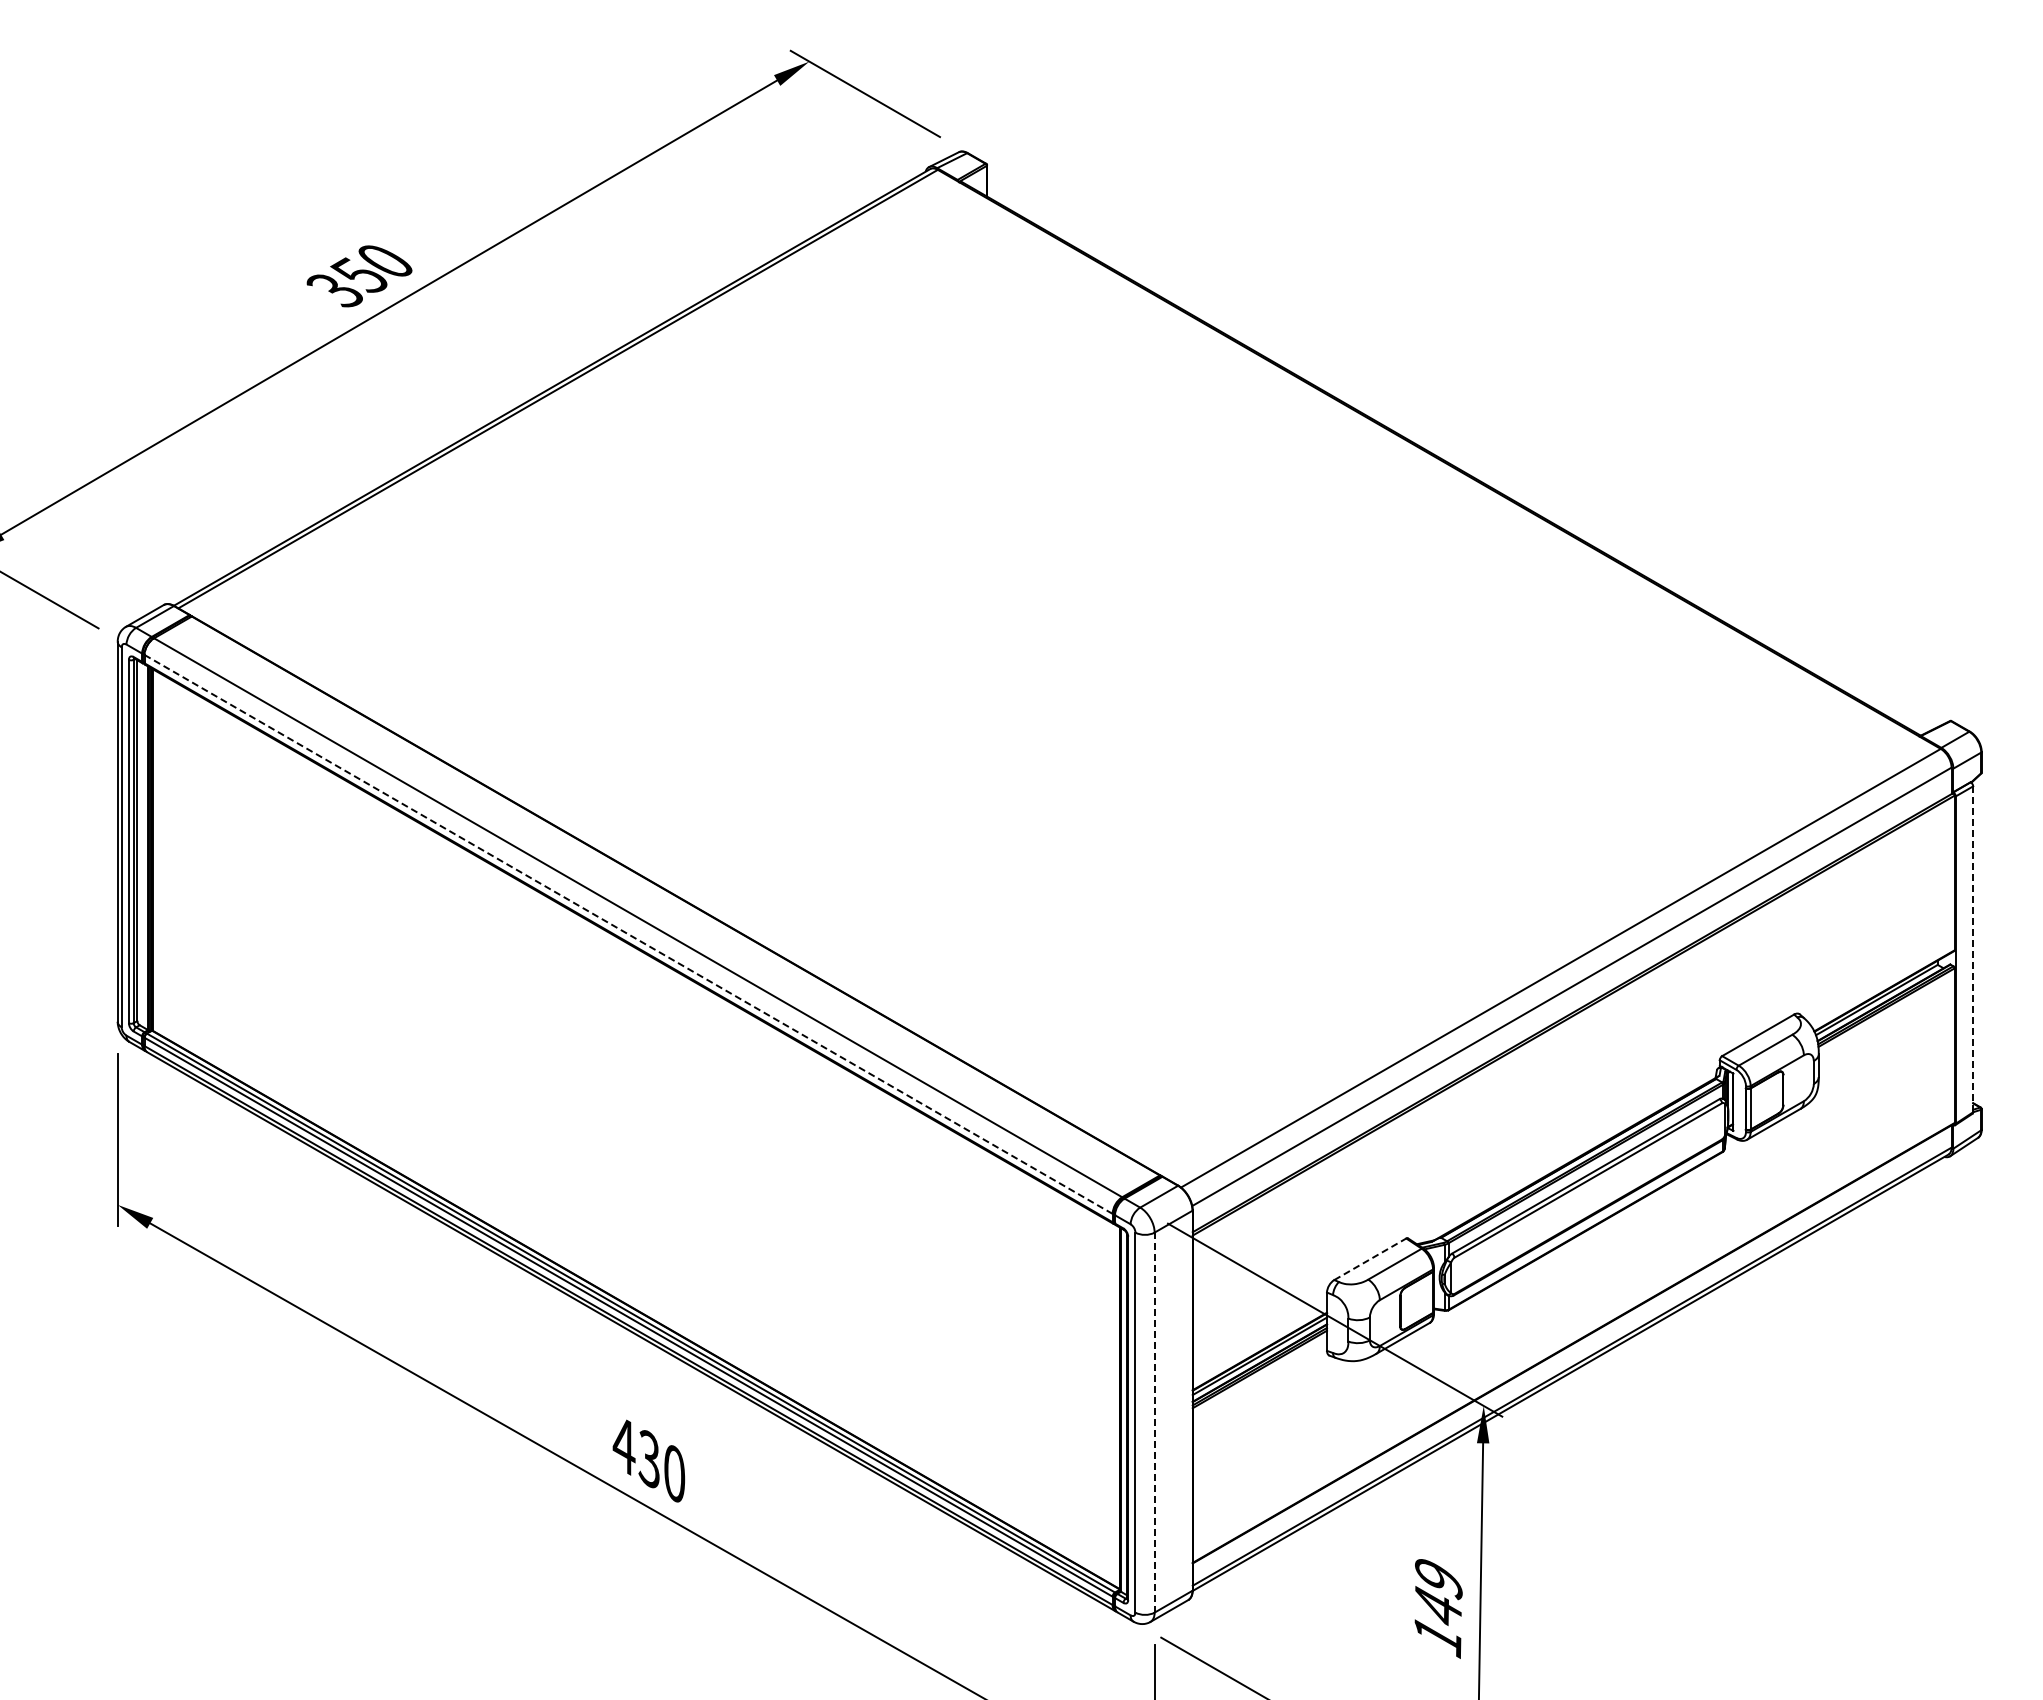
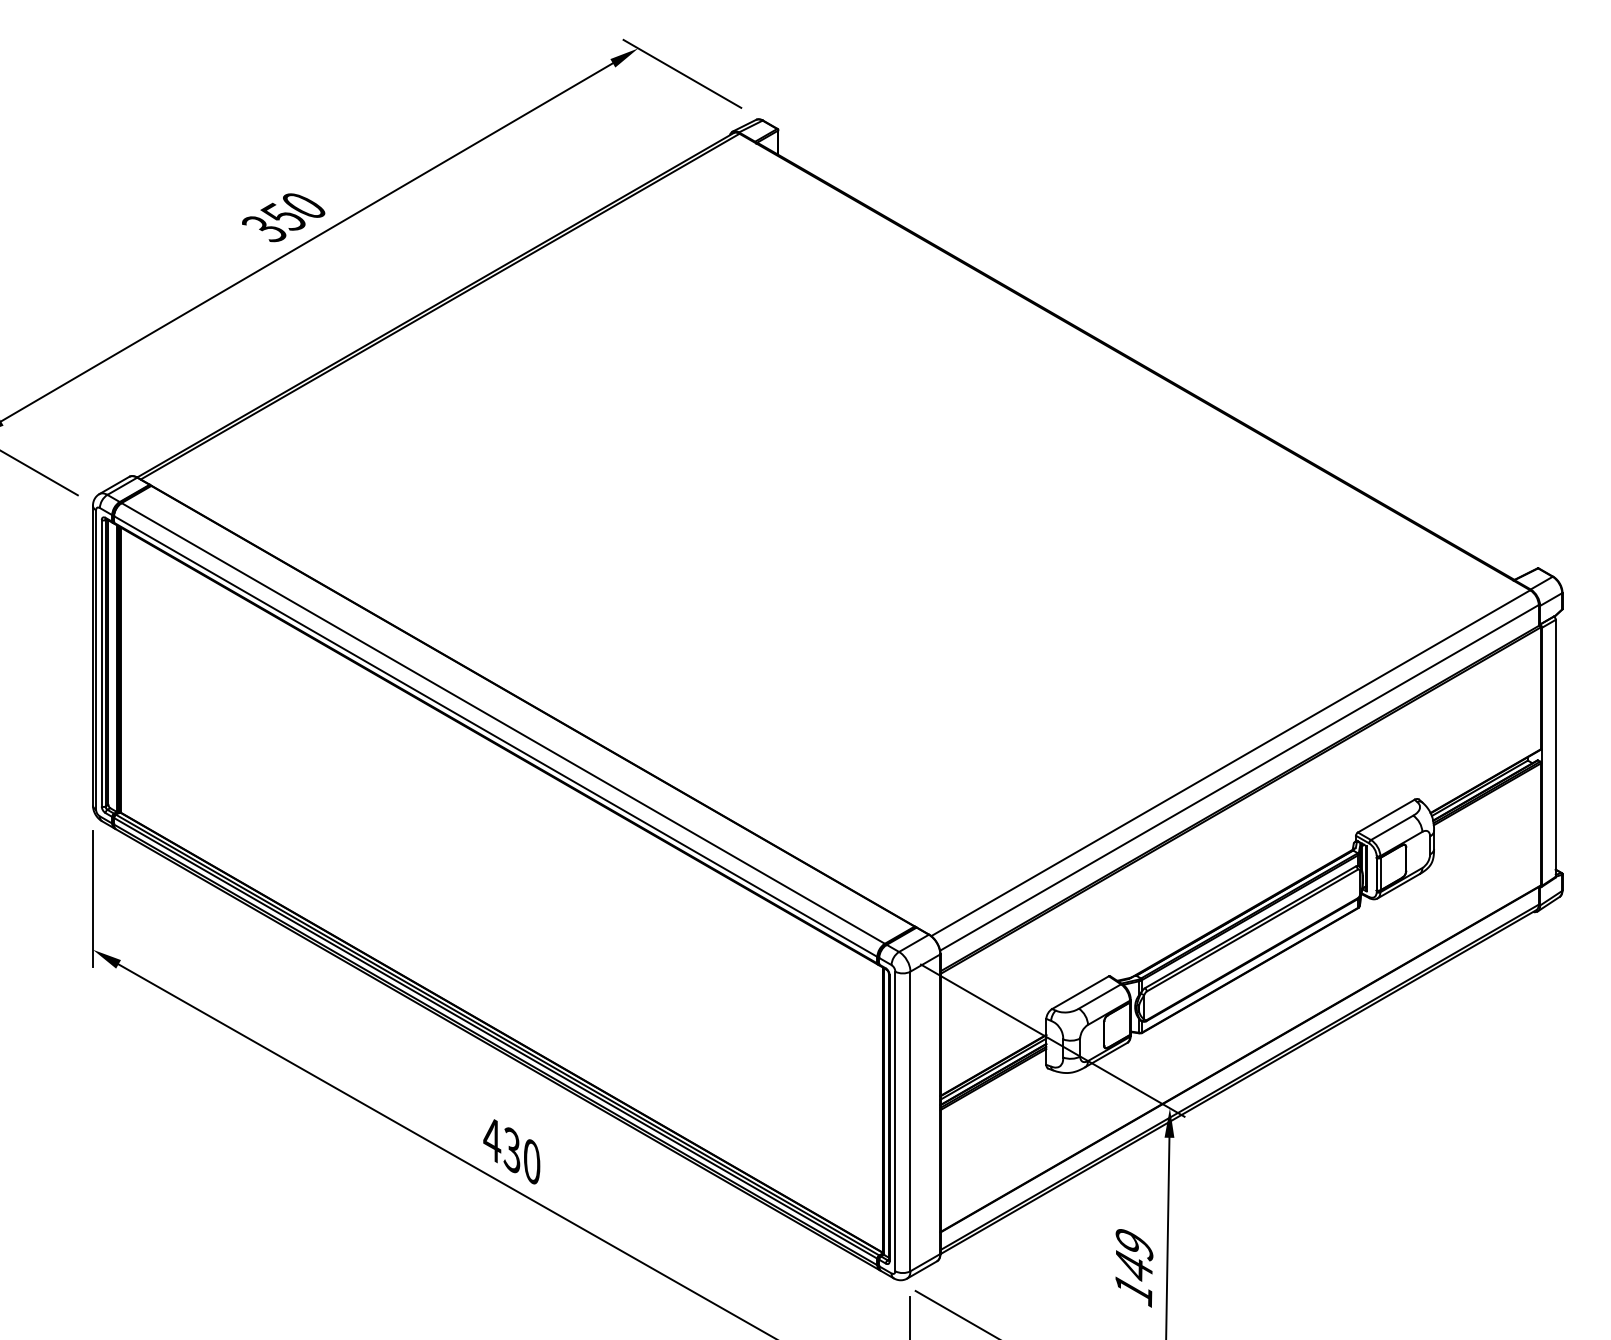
line: (628, 934) -> (495, 736), dashed -> solid
line: (1973, 949) -> (1556, 748), dashed -> solid
line: (1370, 1259) -> (1080, 992), dashed -> solid
line: (1154, 1422) -> (910, 1121), dashed -> solid

